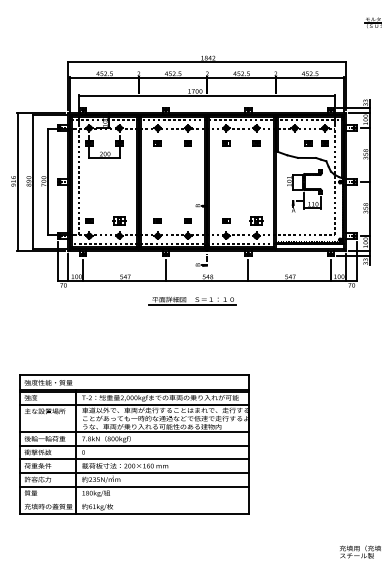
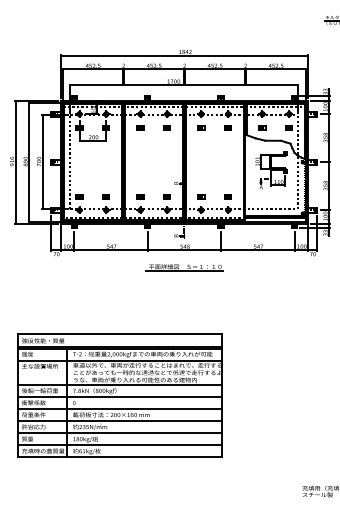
part: (308, 143) -> (262, 127), moved
part: (119, 220) -> (106, 196), size x0.62
part: (256, 220) -> (228, 196), size x0.62
part: (192, 301) -> (184, 268), moved
line: (133, 500) -> (118, 445), added

